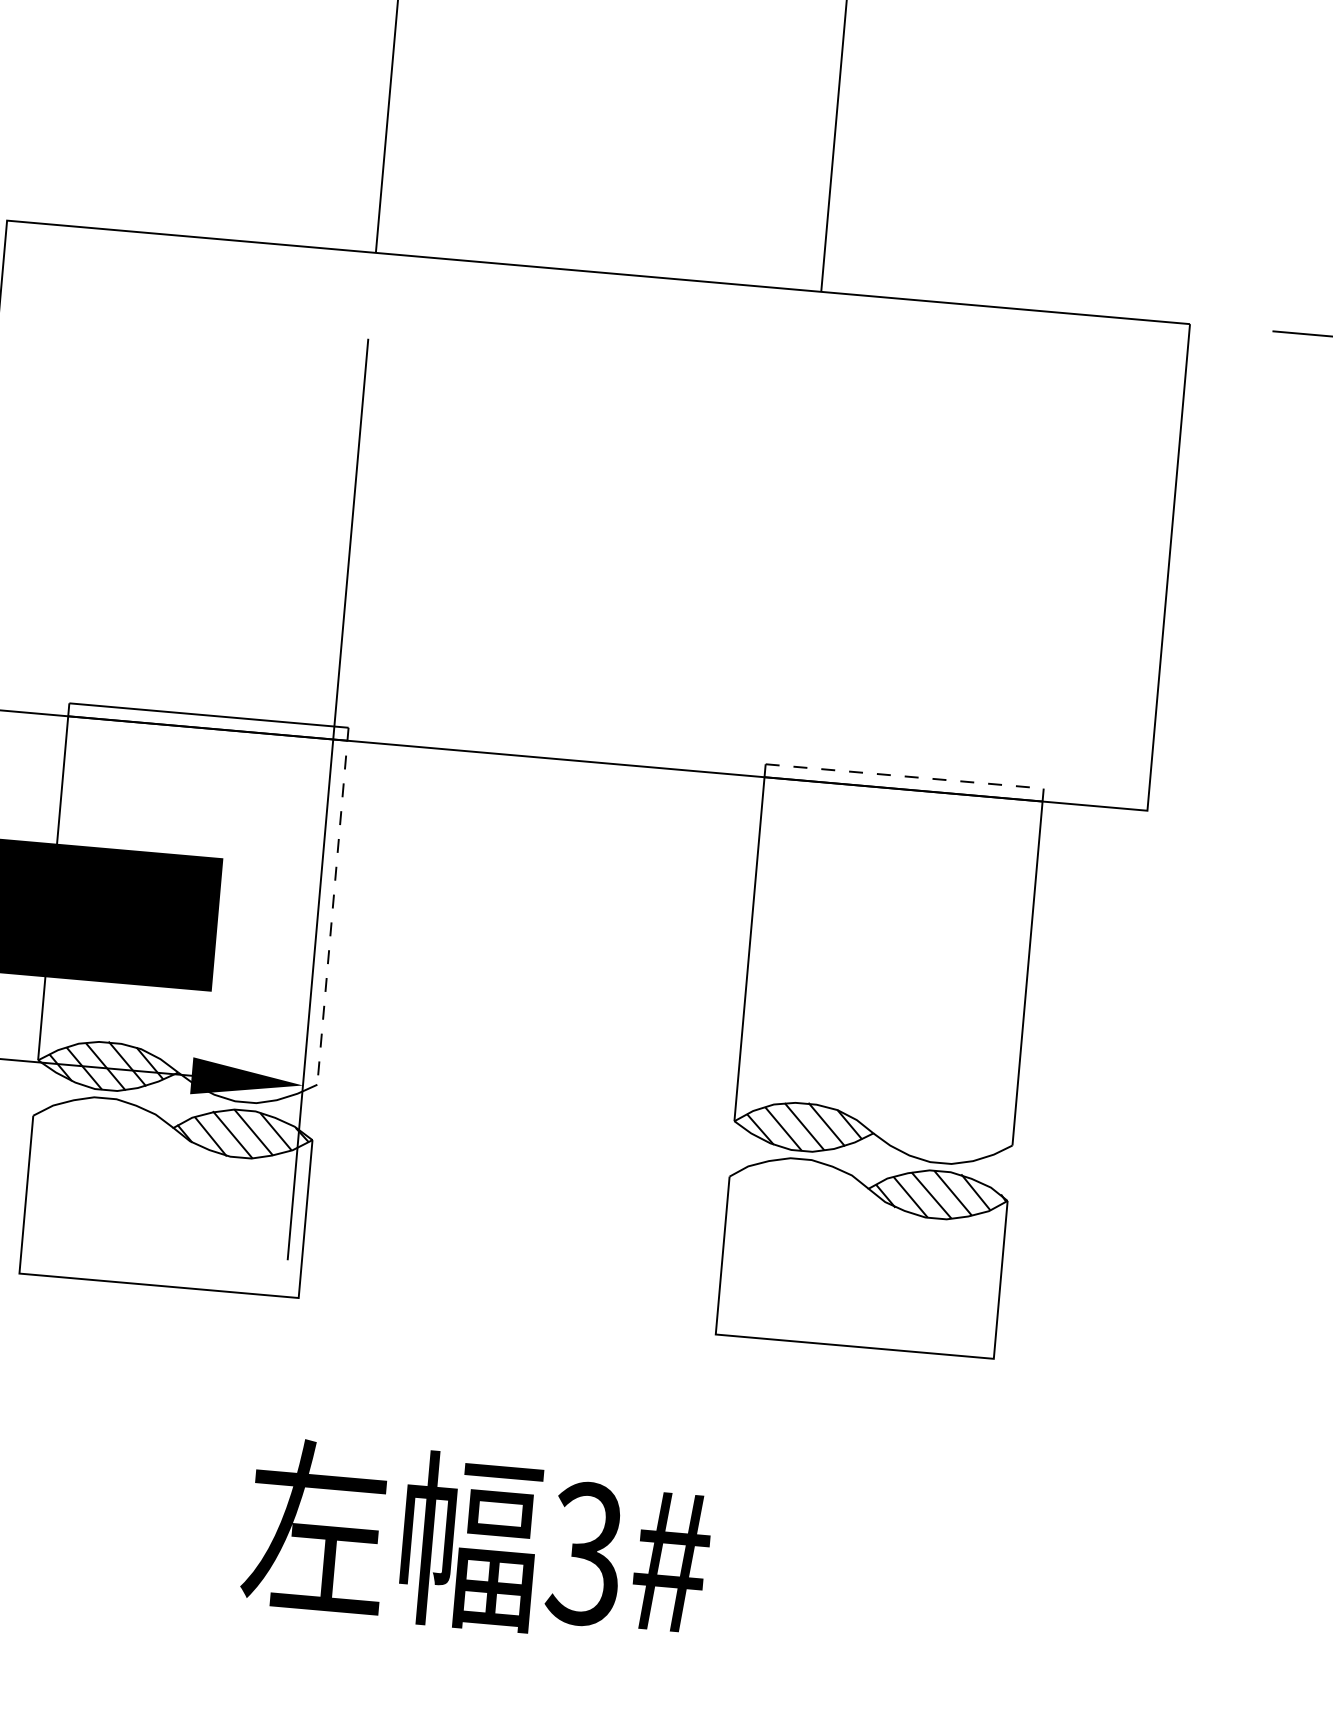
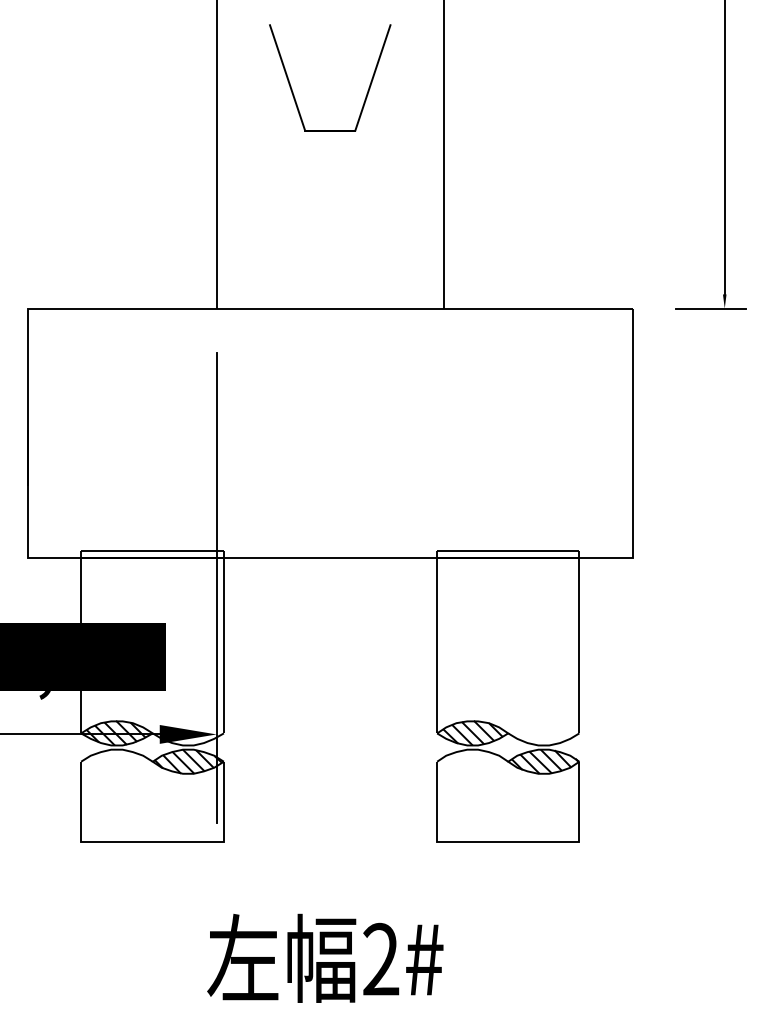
line: (905, 775) -> (508, 550), dashed -> solid
line: (332, 906) -> (223, 642), dashed -> solid
text: (584, 1553) -> (380, 959), 3# -> 2#

